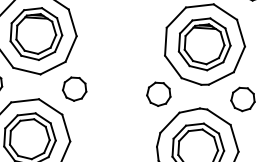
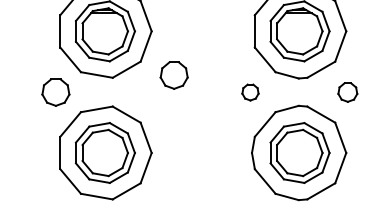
part: (74, 89) -> (173, 75), moved
part: (158, 94) -> (250, 92), size x0.6
part: (242, 99) -> (347, 92), size x0.7

